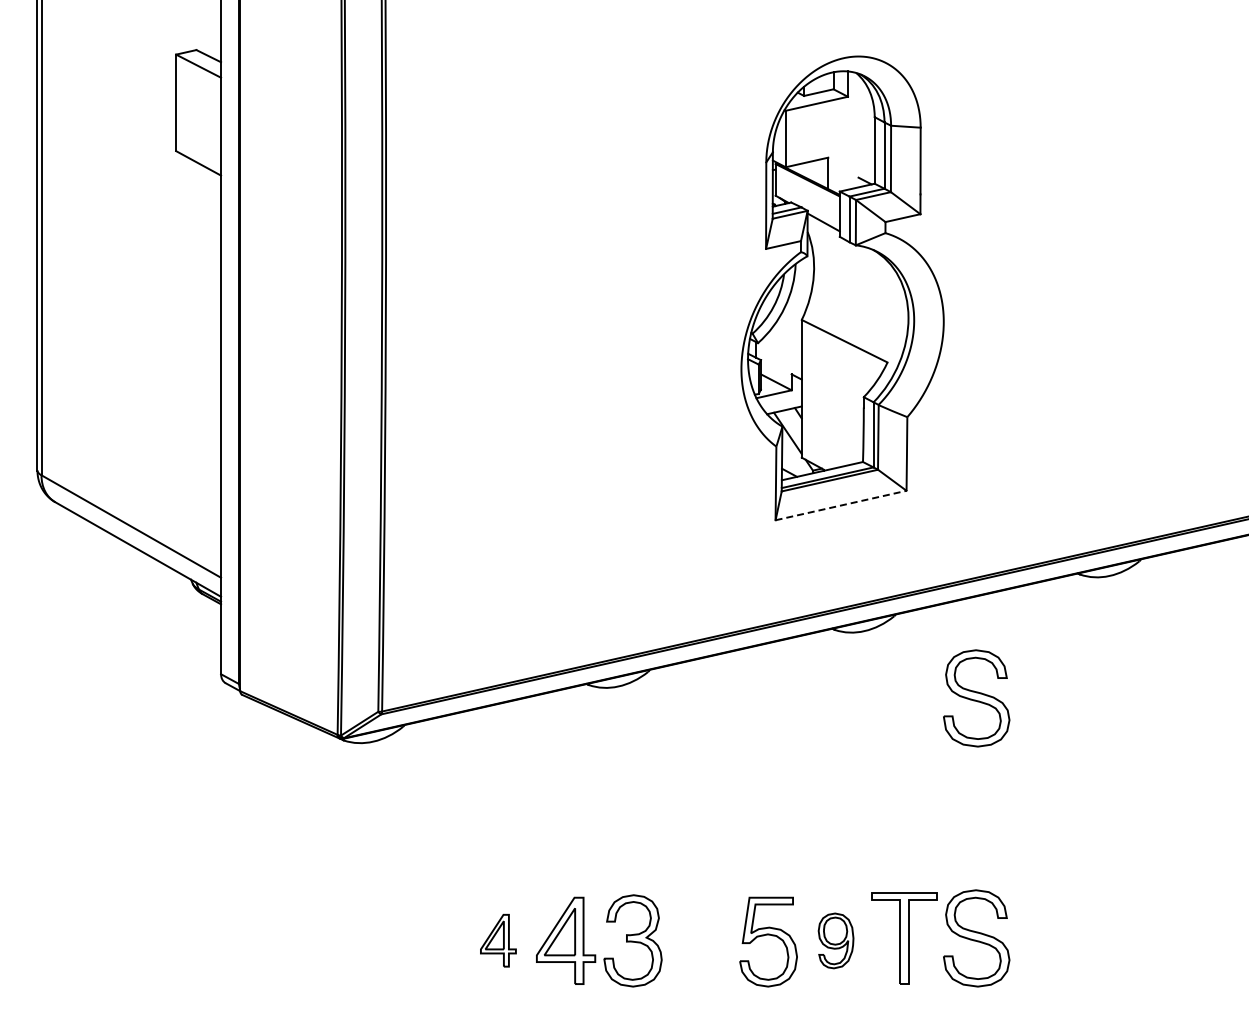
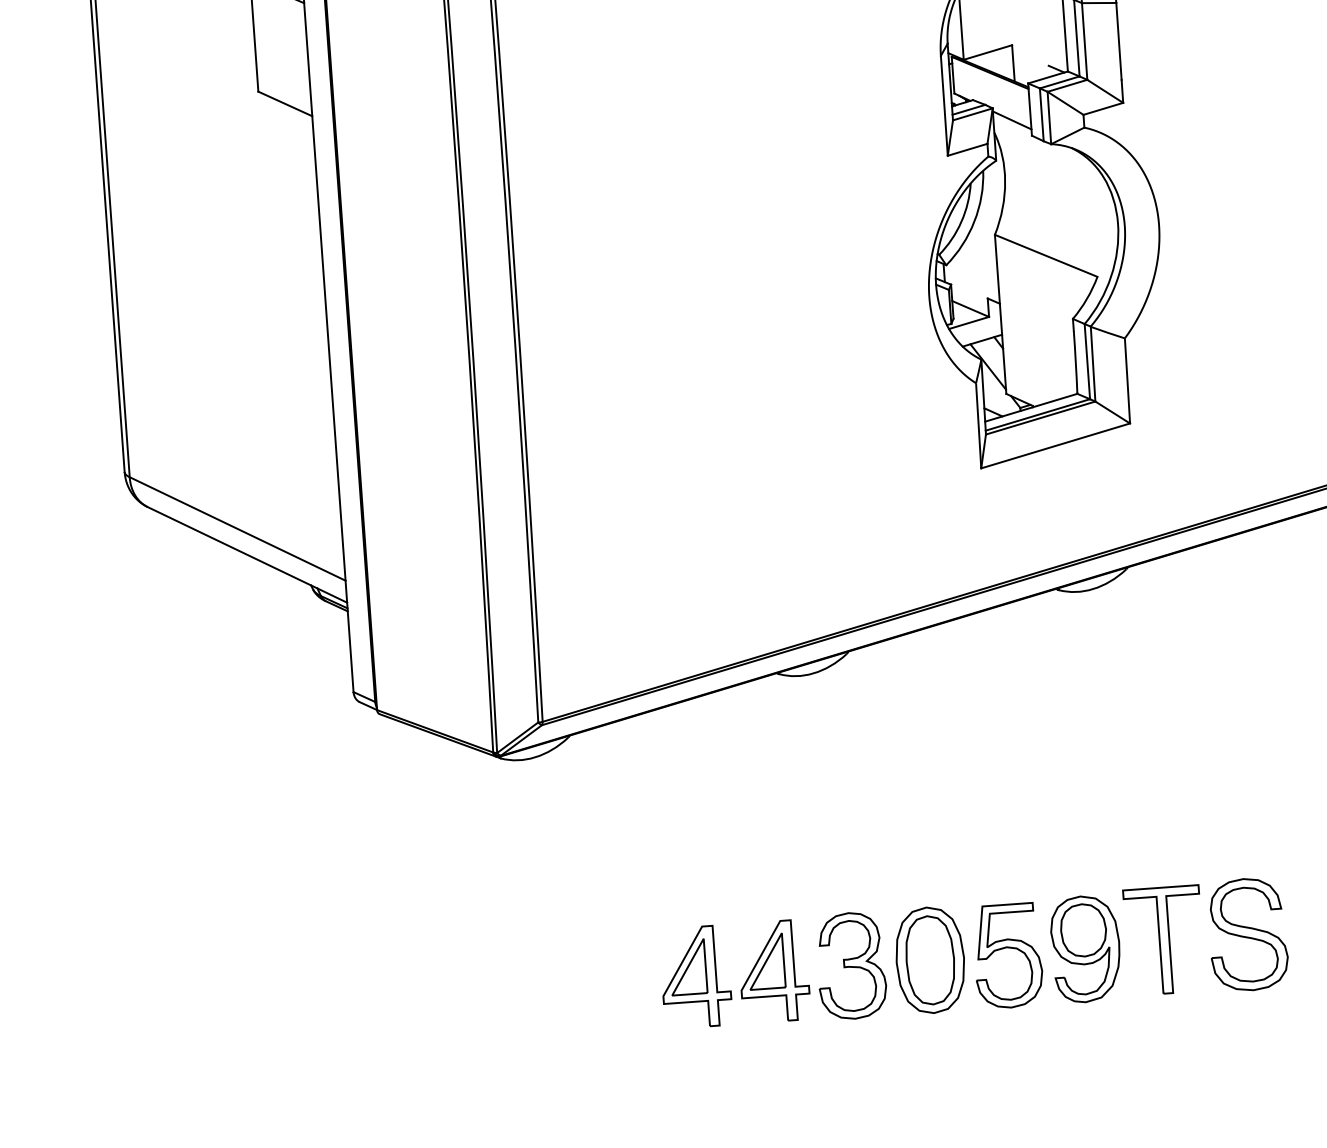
line: (841, 505) -> (1056, 445), dashed -> solid
part: (976, 698) -> (1228, 657), removed
part: (498, 940) -> (696, 976), size x1.67
part: (701, 940) -> (930, 959), added
part: (835, 940) -> (1085, 948), size x1.67

